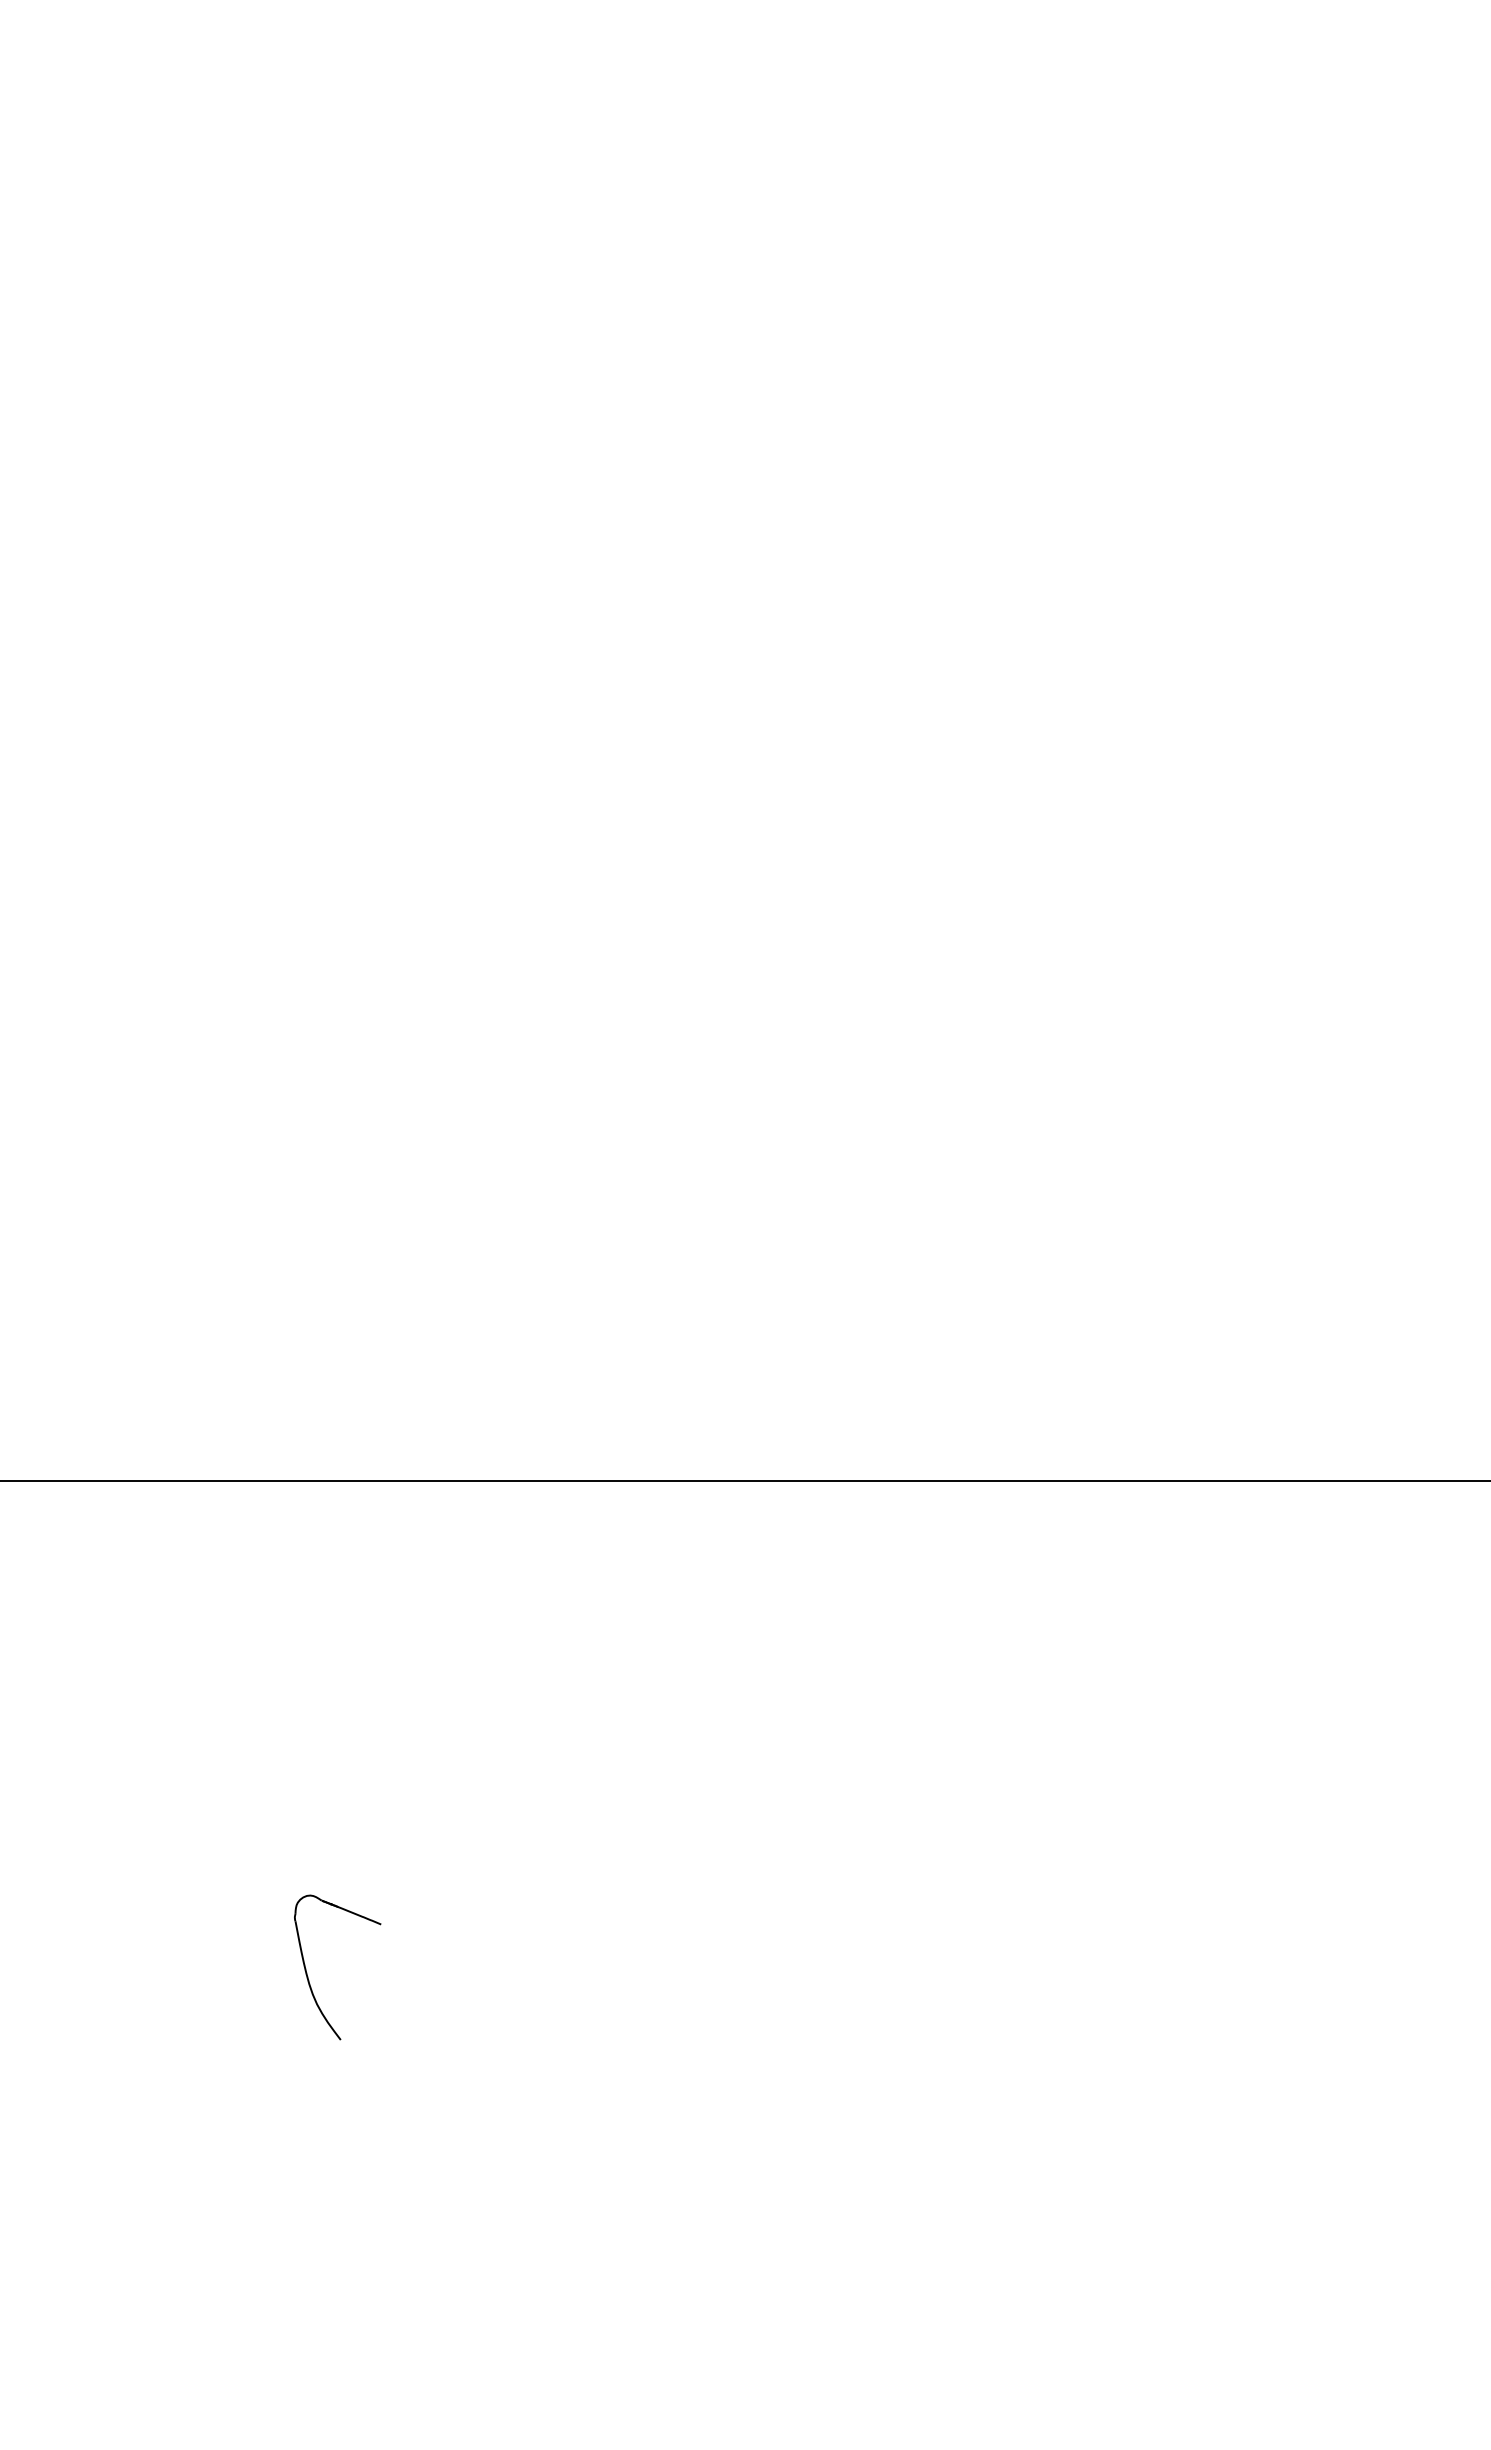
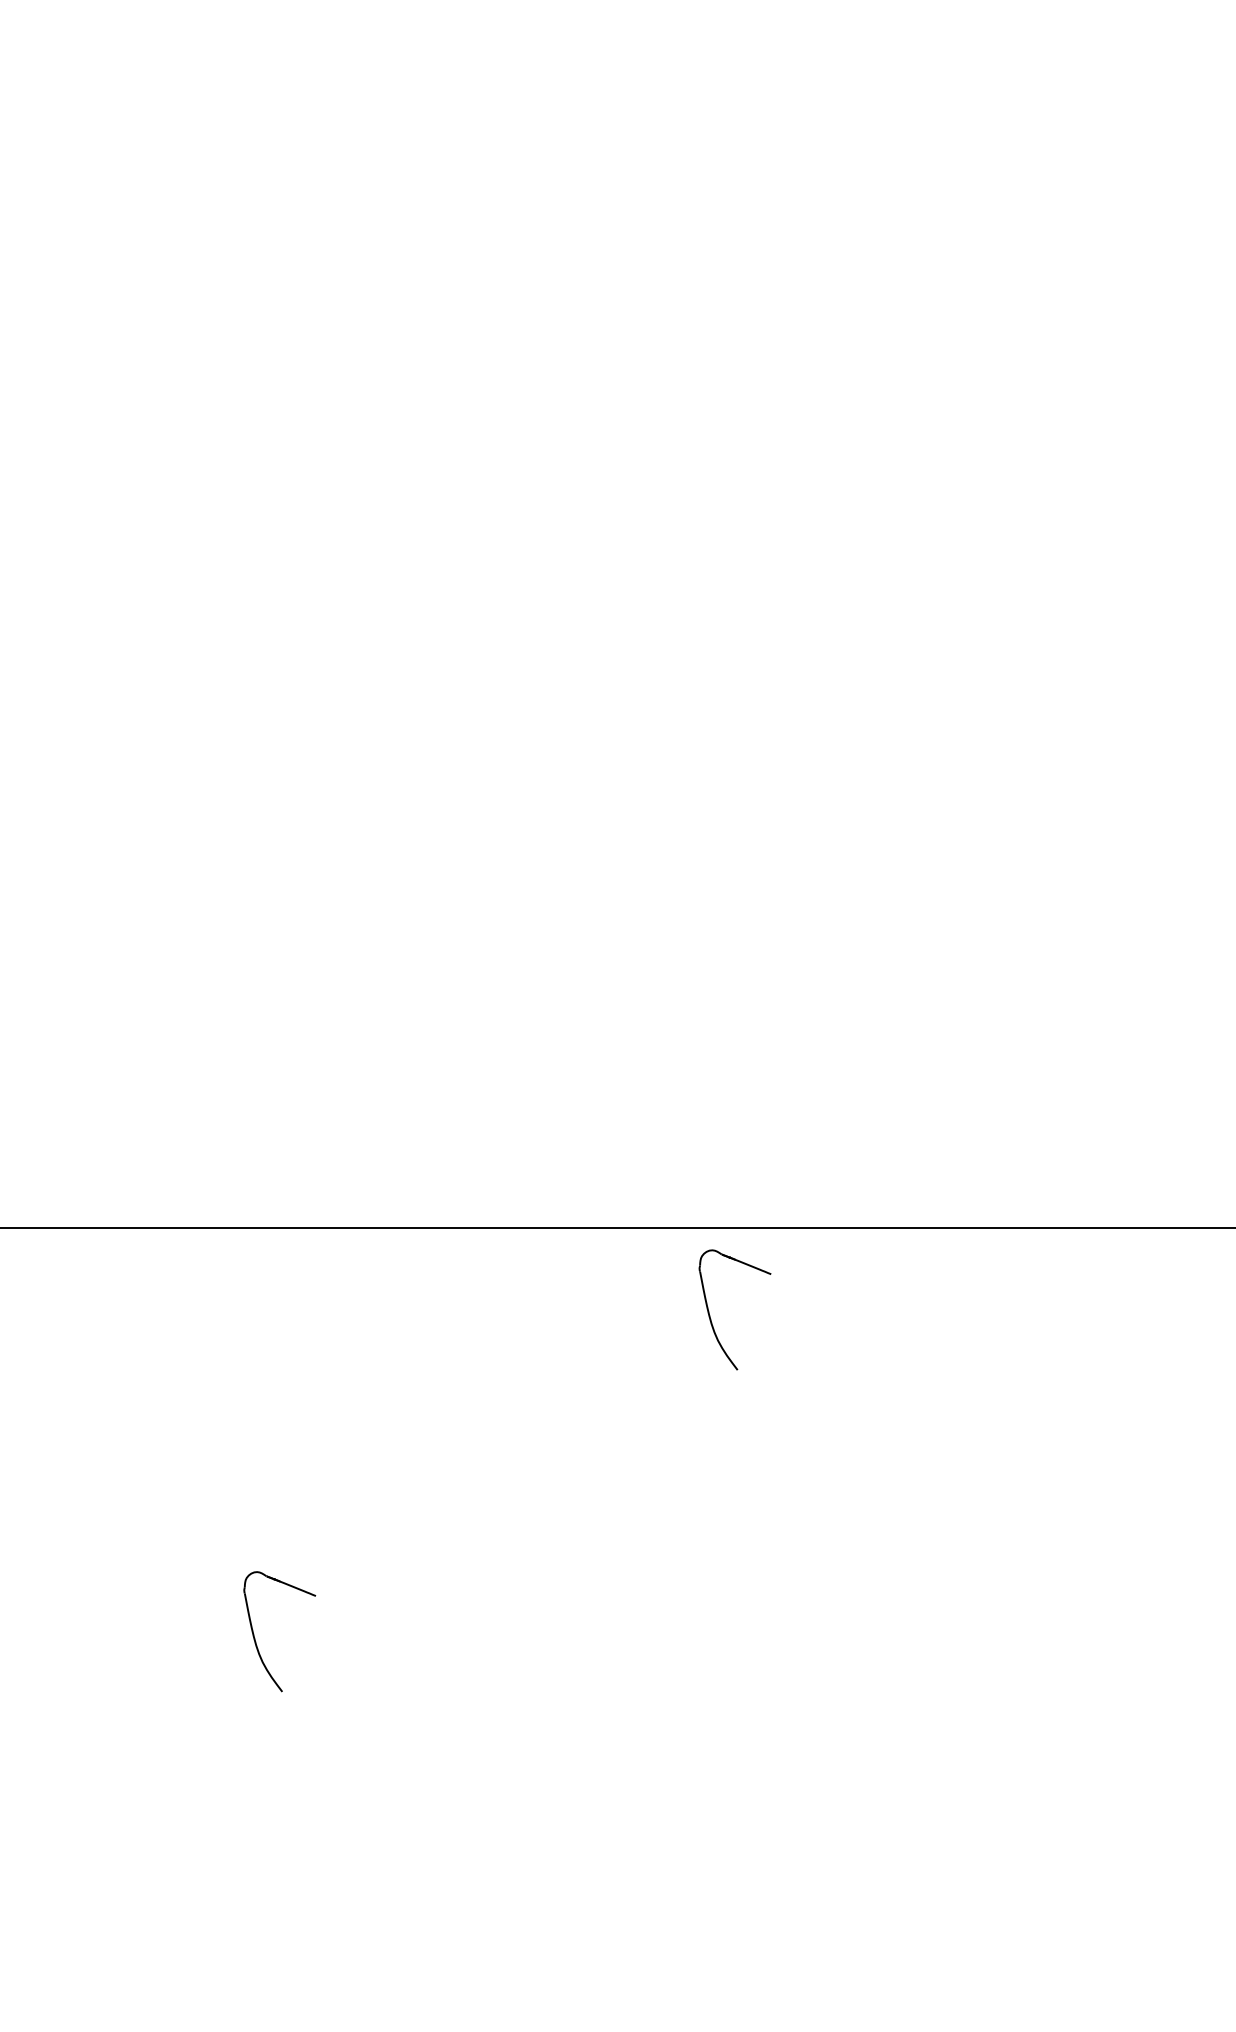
part: (857, 1588) -> (710, 1317), added

